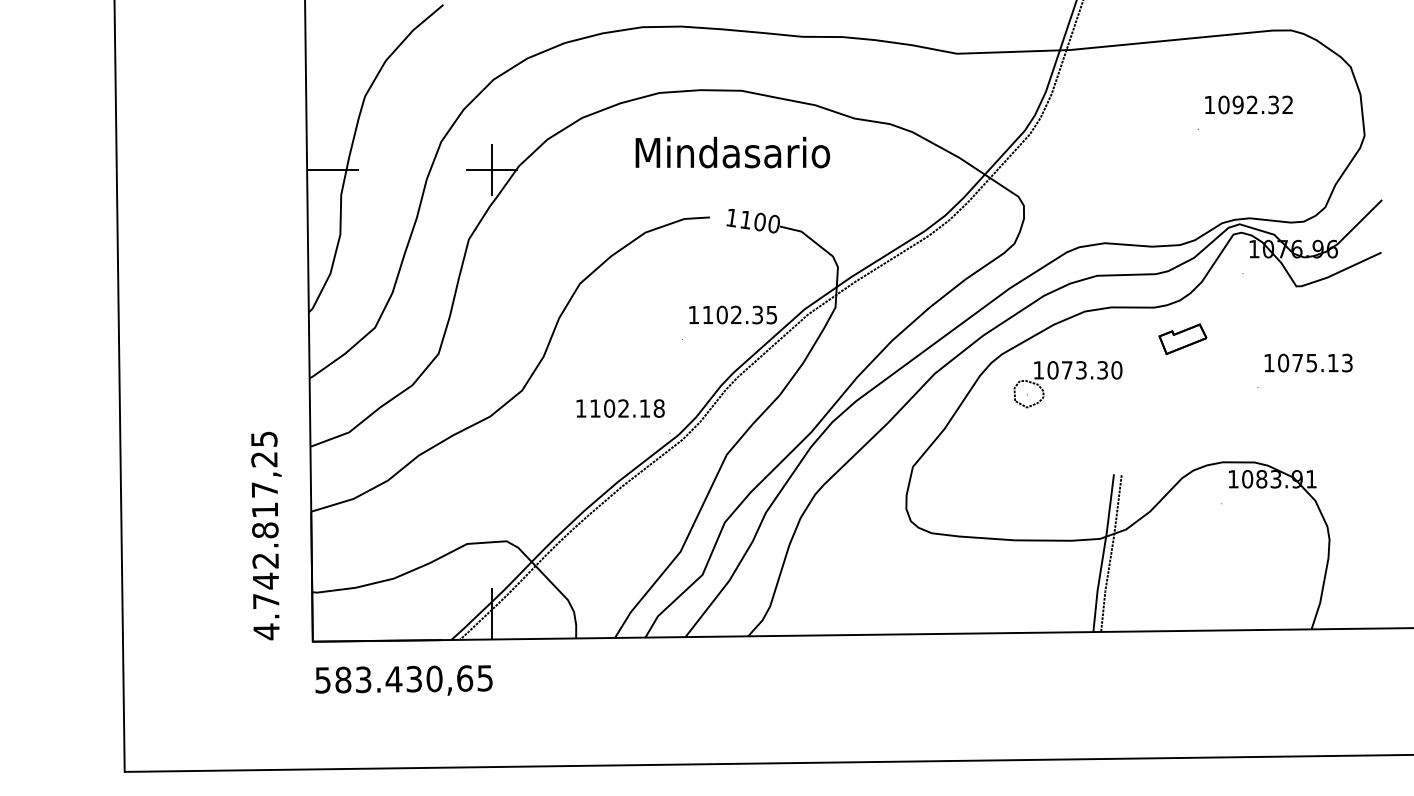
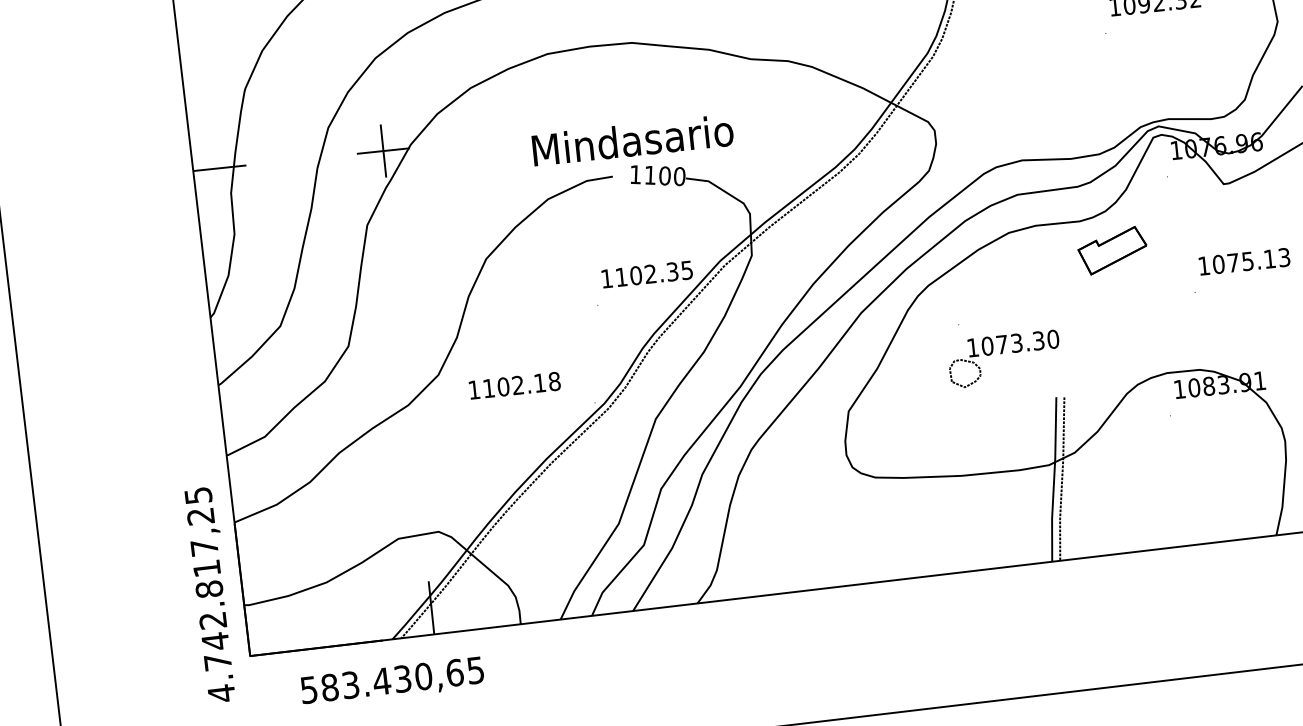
text: (732, 152) -> (632, 140), moved
part: (1182, 339) -> (1112, 251), size x1.4
part: (1067, 384) -> (1004, 359), moved
text: (620, 408) -> (514, 385), moved
text: (266, 535) -> (211, 594), moved
text: (403, 680) -> (391, 681), moved

